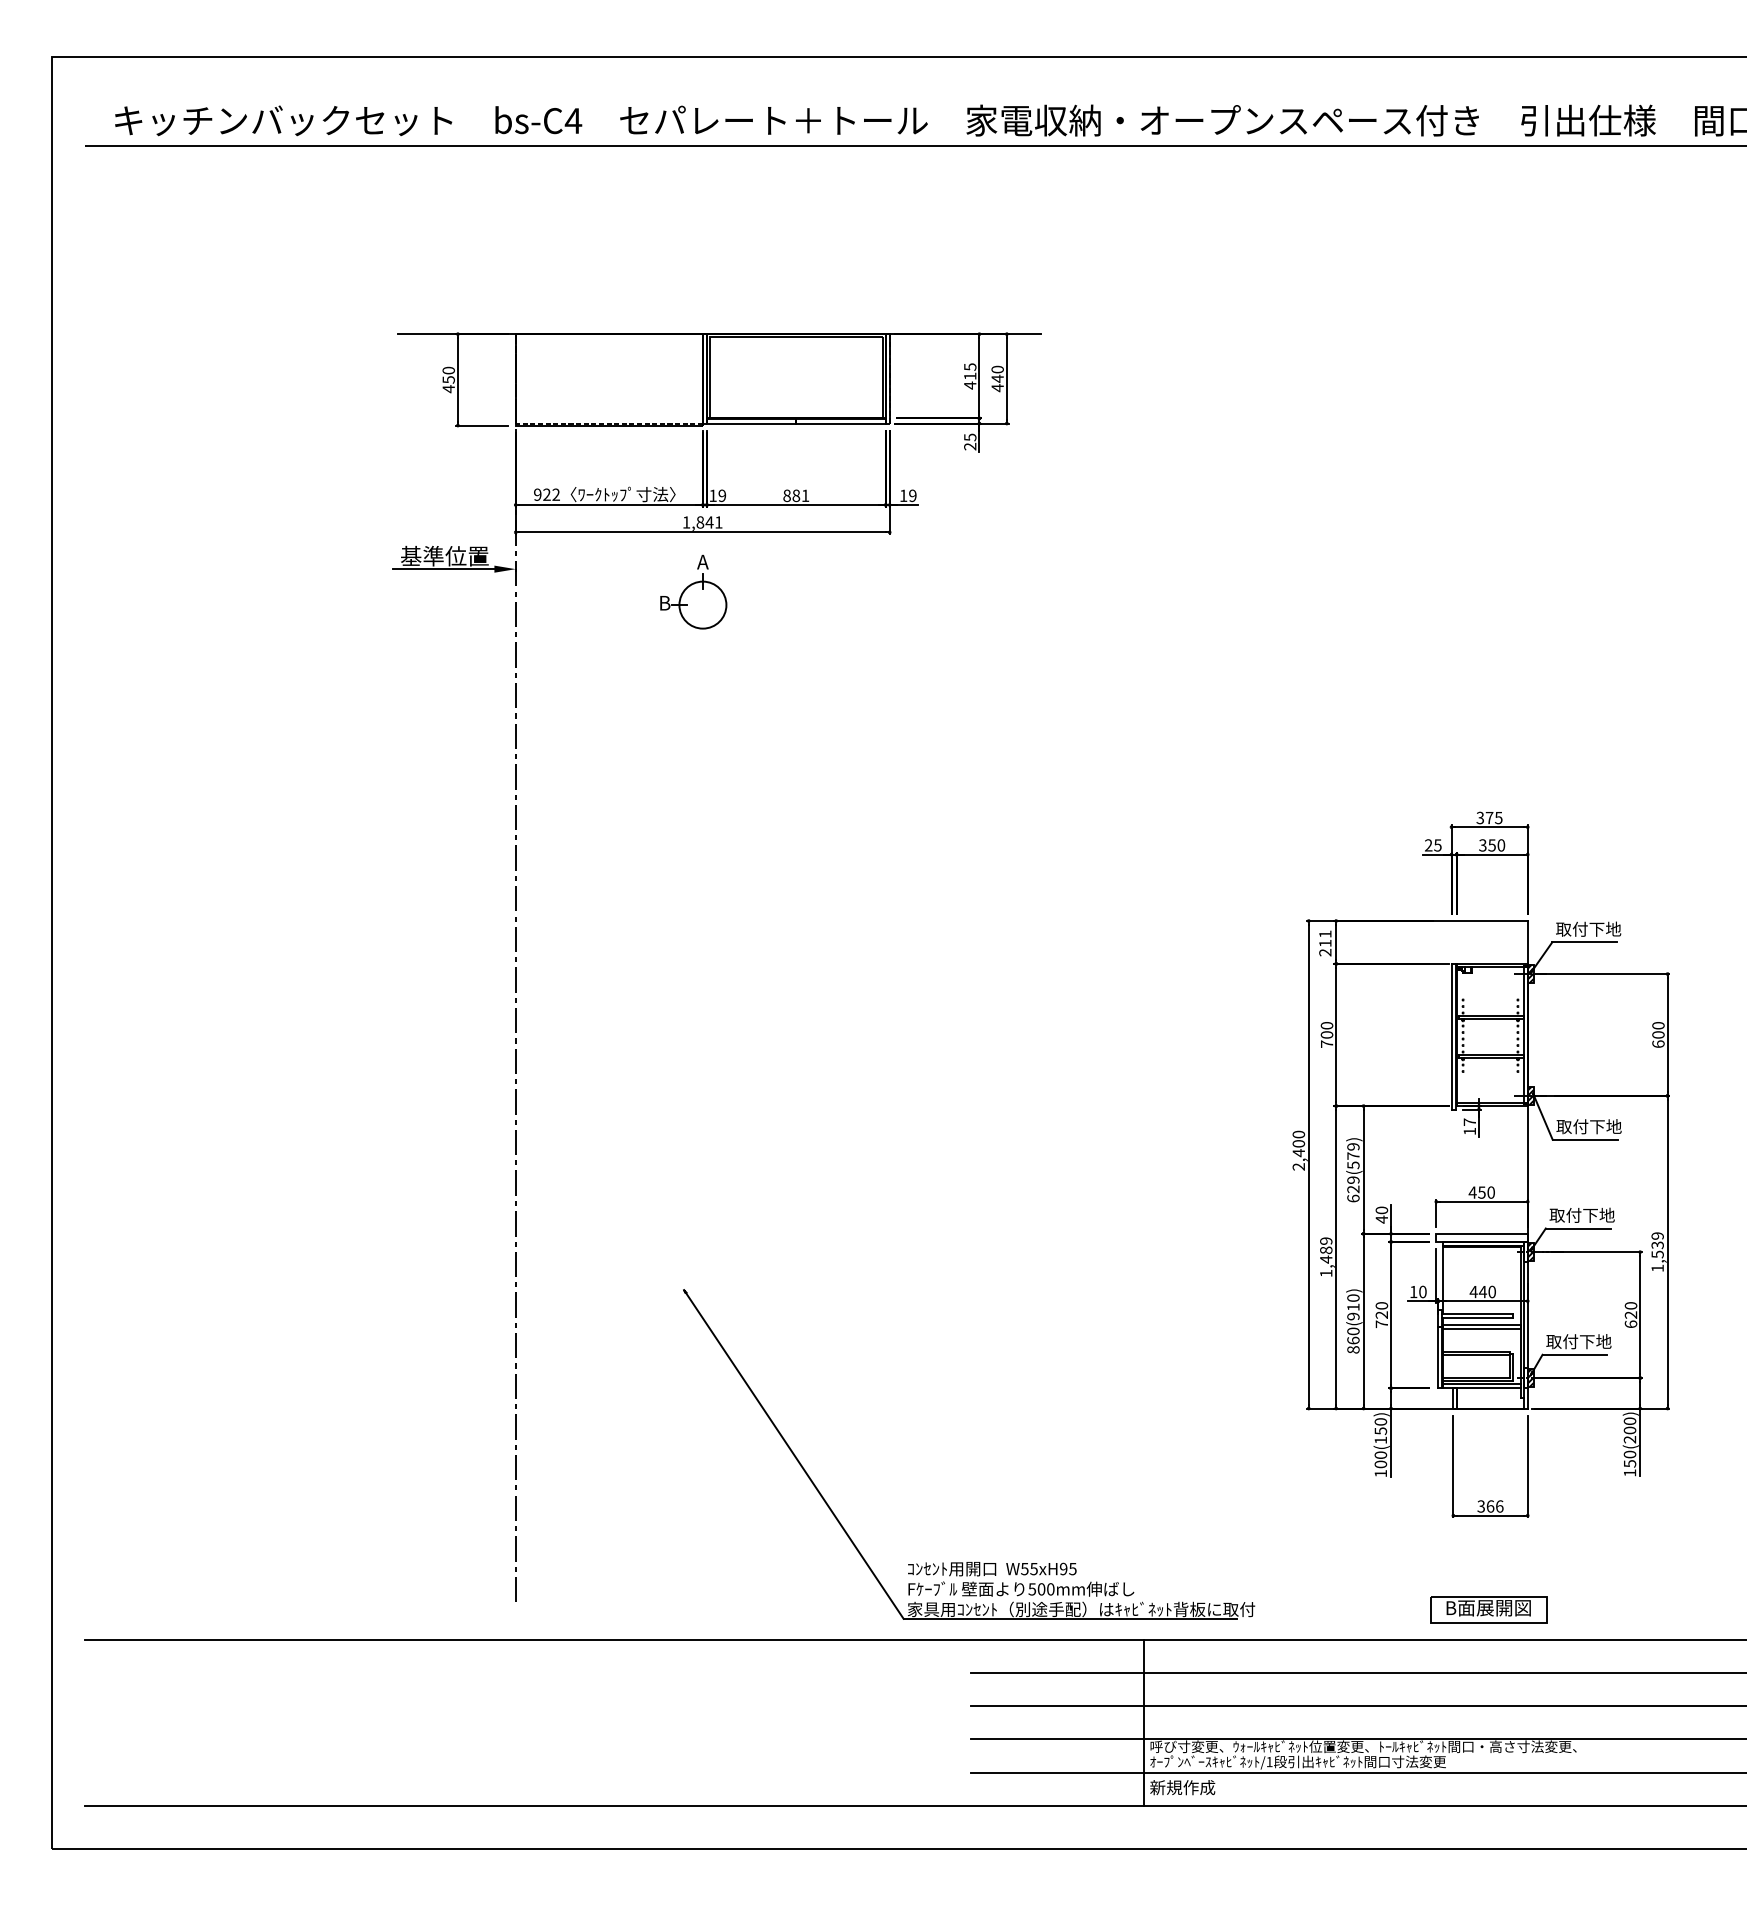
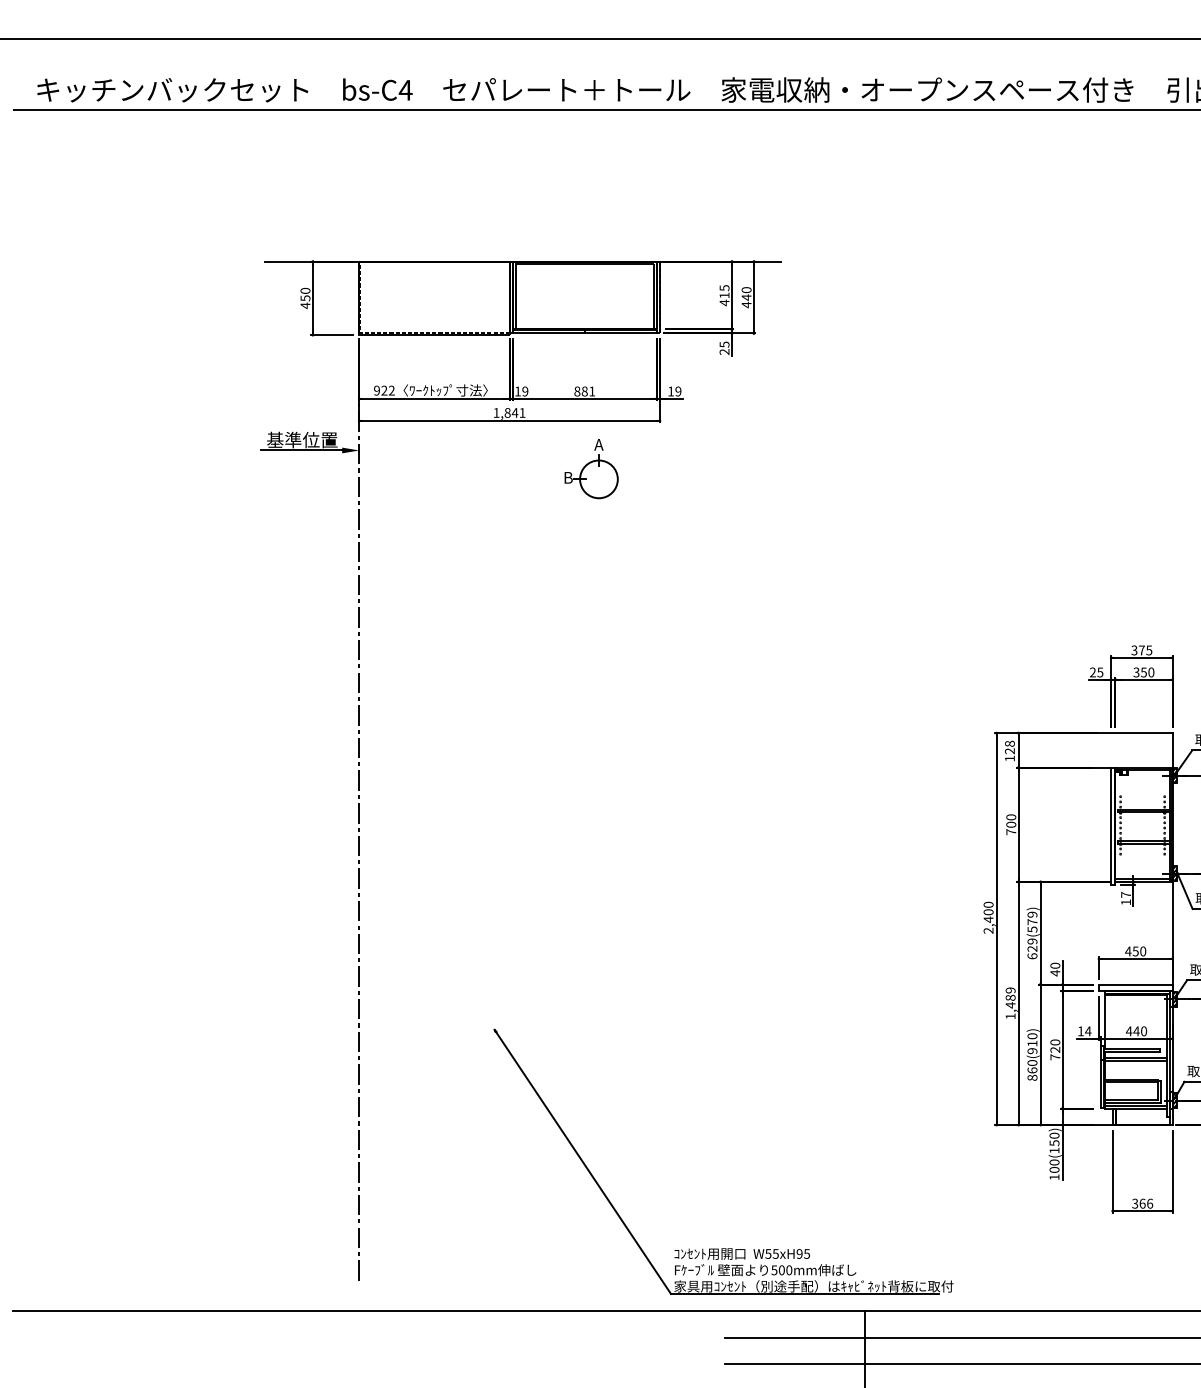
part: (693, 591) -> (591, 468), moved
text: (1325, 943) -> (1010, 751), 211 -> 128
text: (1422, 1291) -> (1087, 1030), 10 -> 14
part: (1488, 1609) -> (1141, 1286), removed

